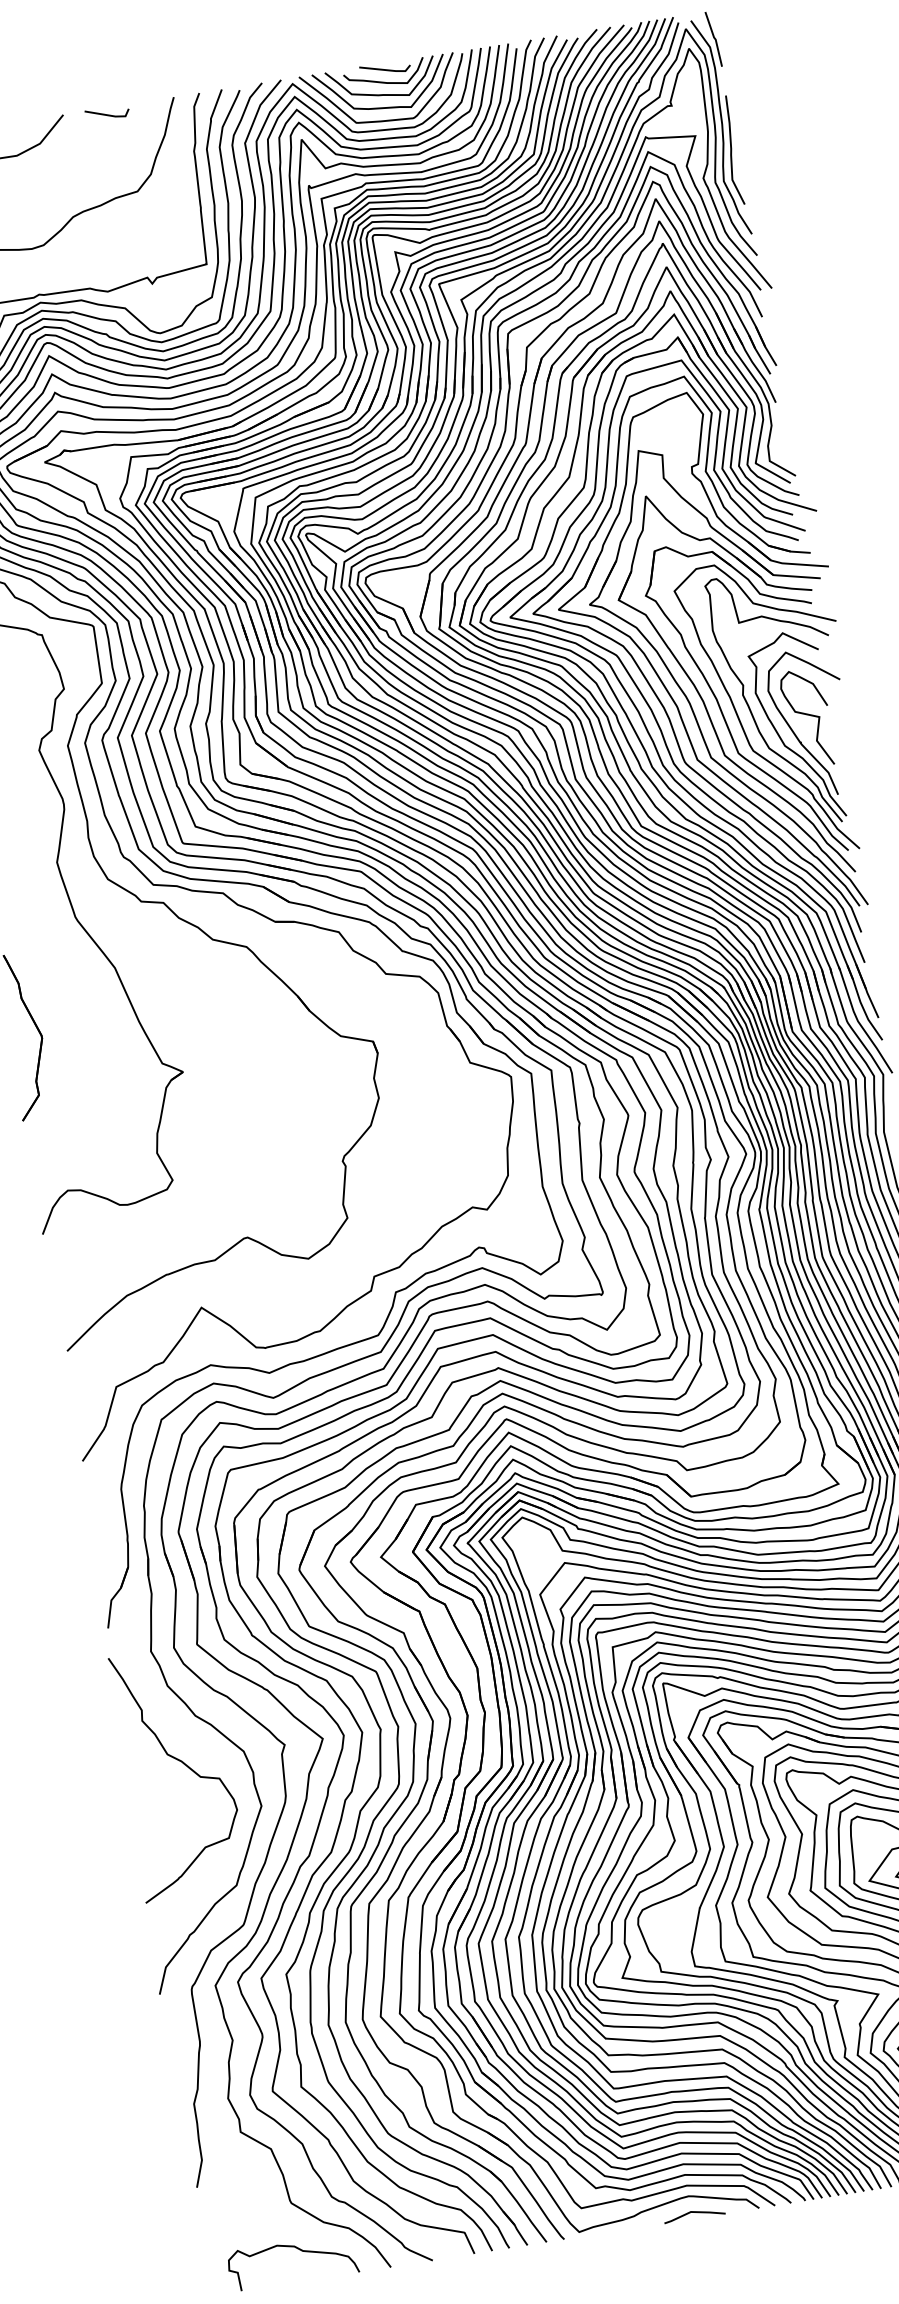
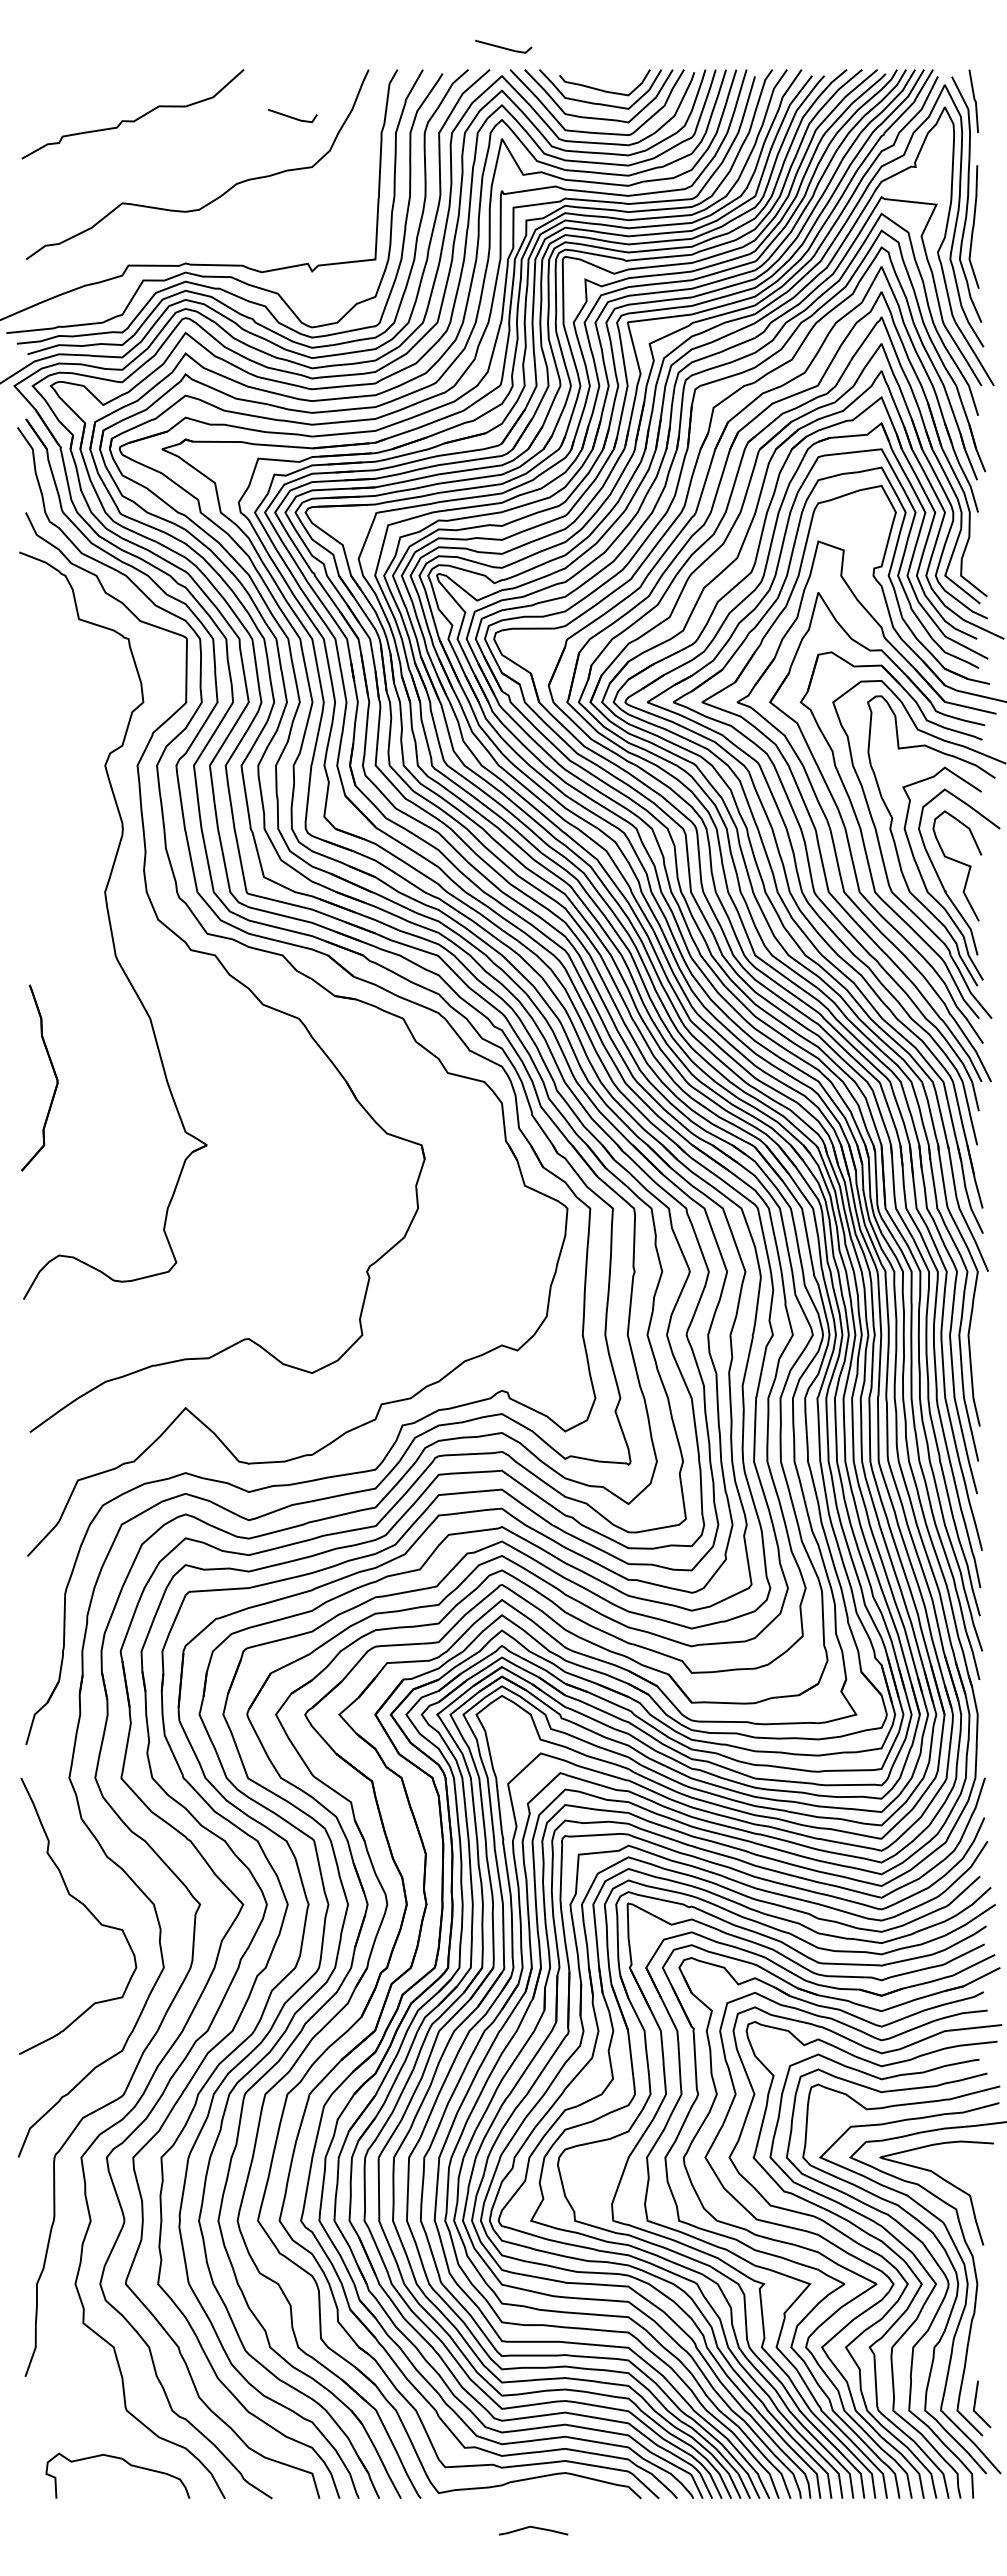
line: (384, 68) -> (502, 46), moved
line: (107, 114) -> (292, 116), moved
line: (694, 2213) -> (533, 2528), moved

